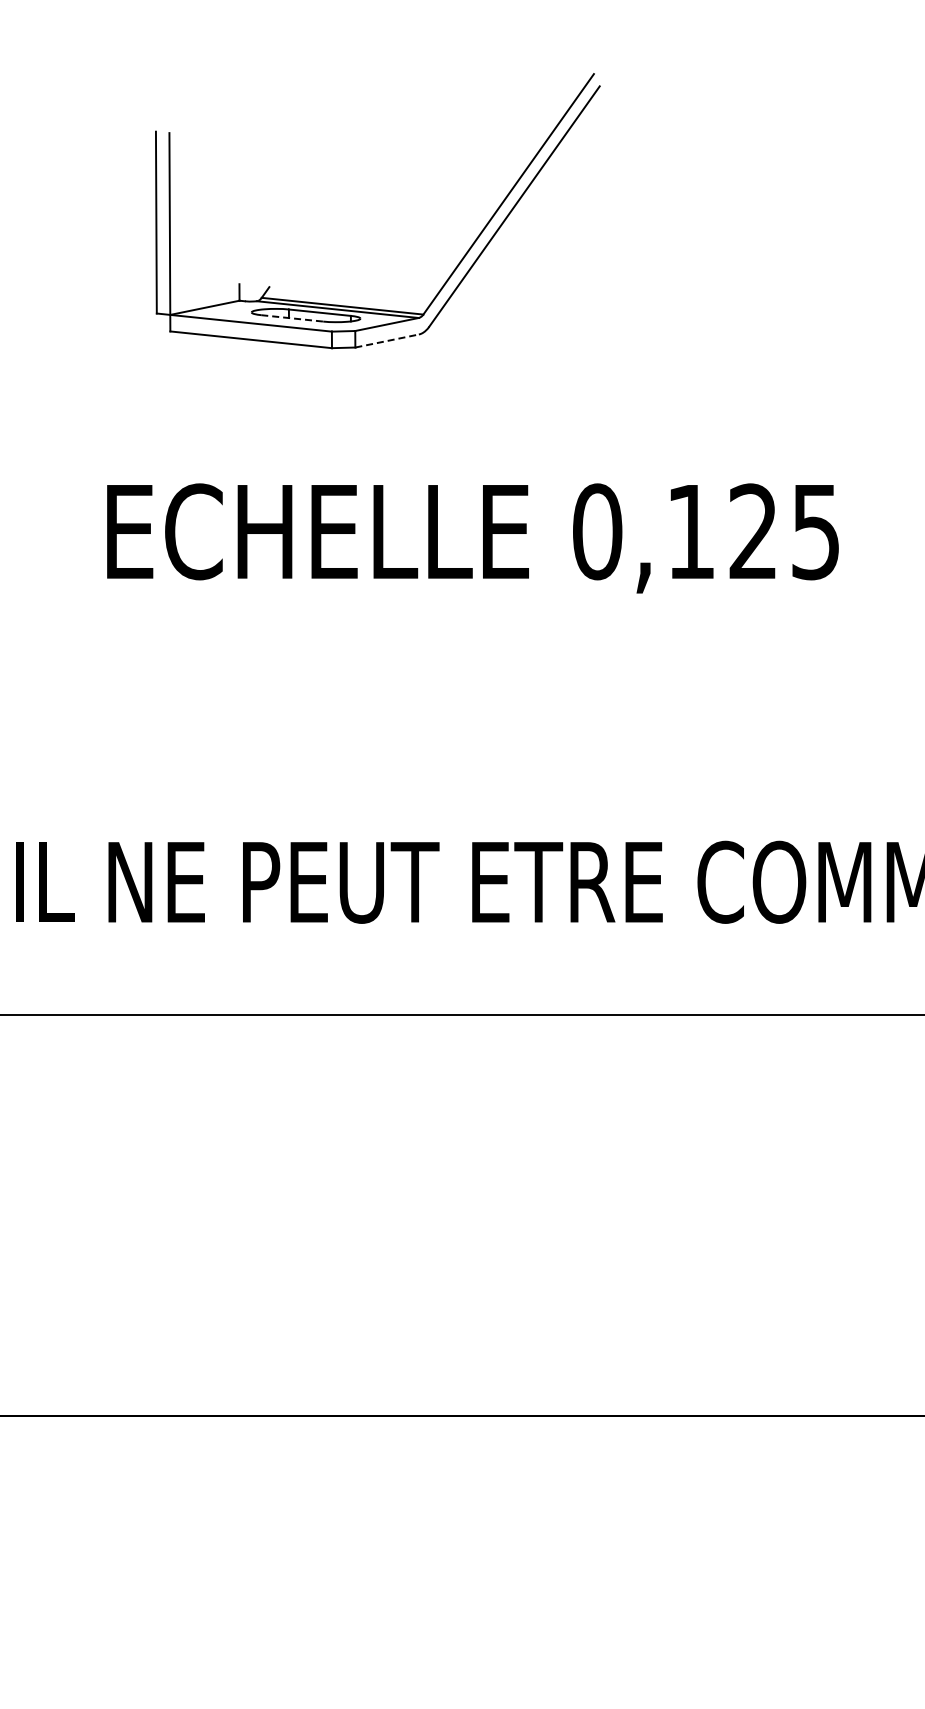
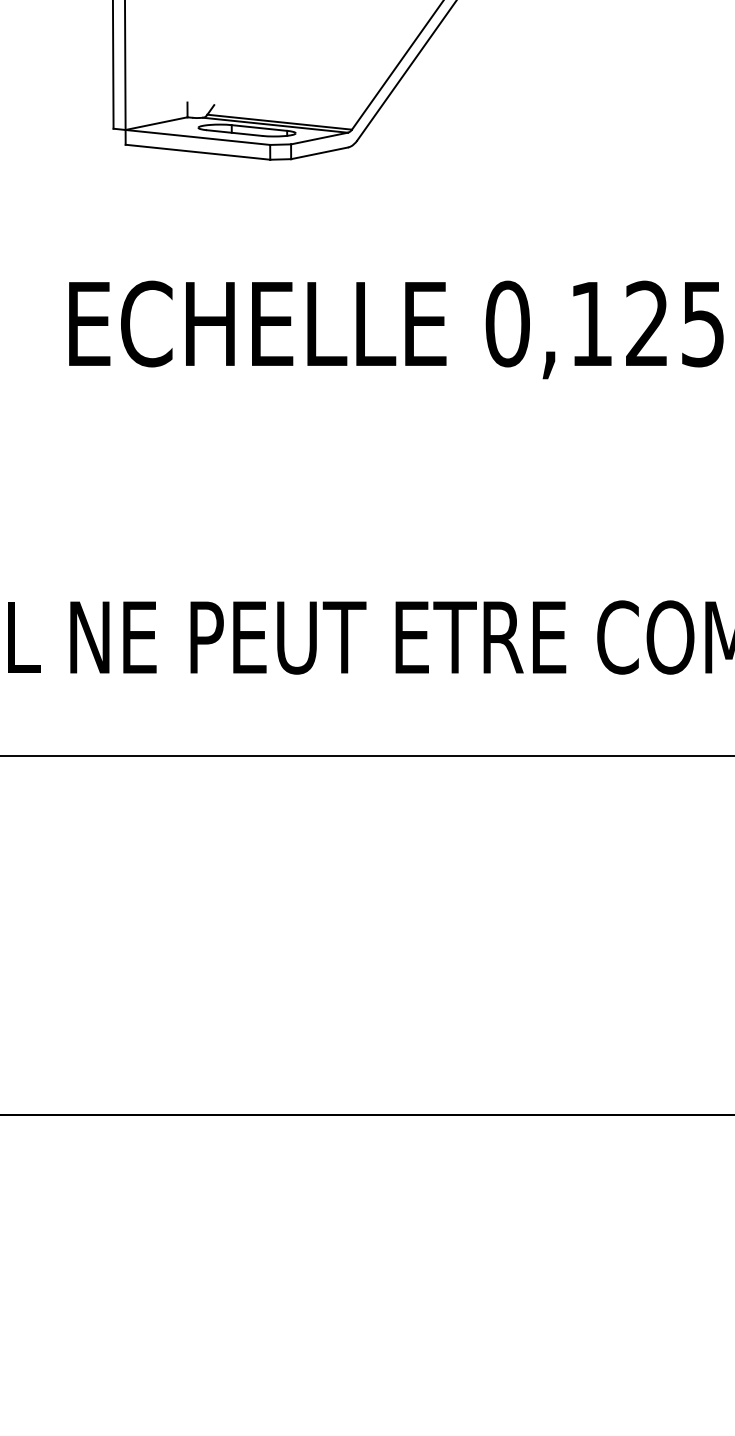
line: (292, 318) -> (234, 133), dashed -> solid
line: (387, 340) -> (319, 152), dashed -> solid

